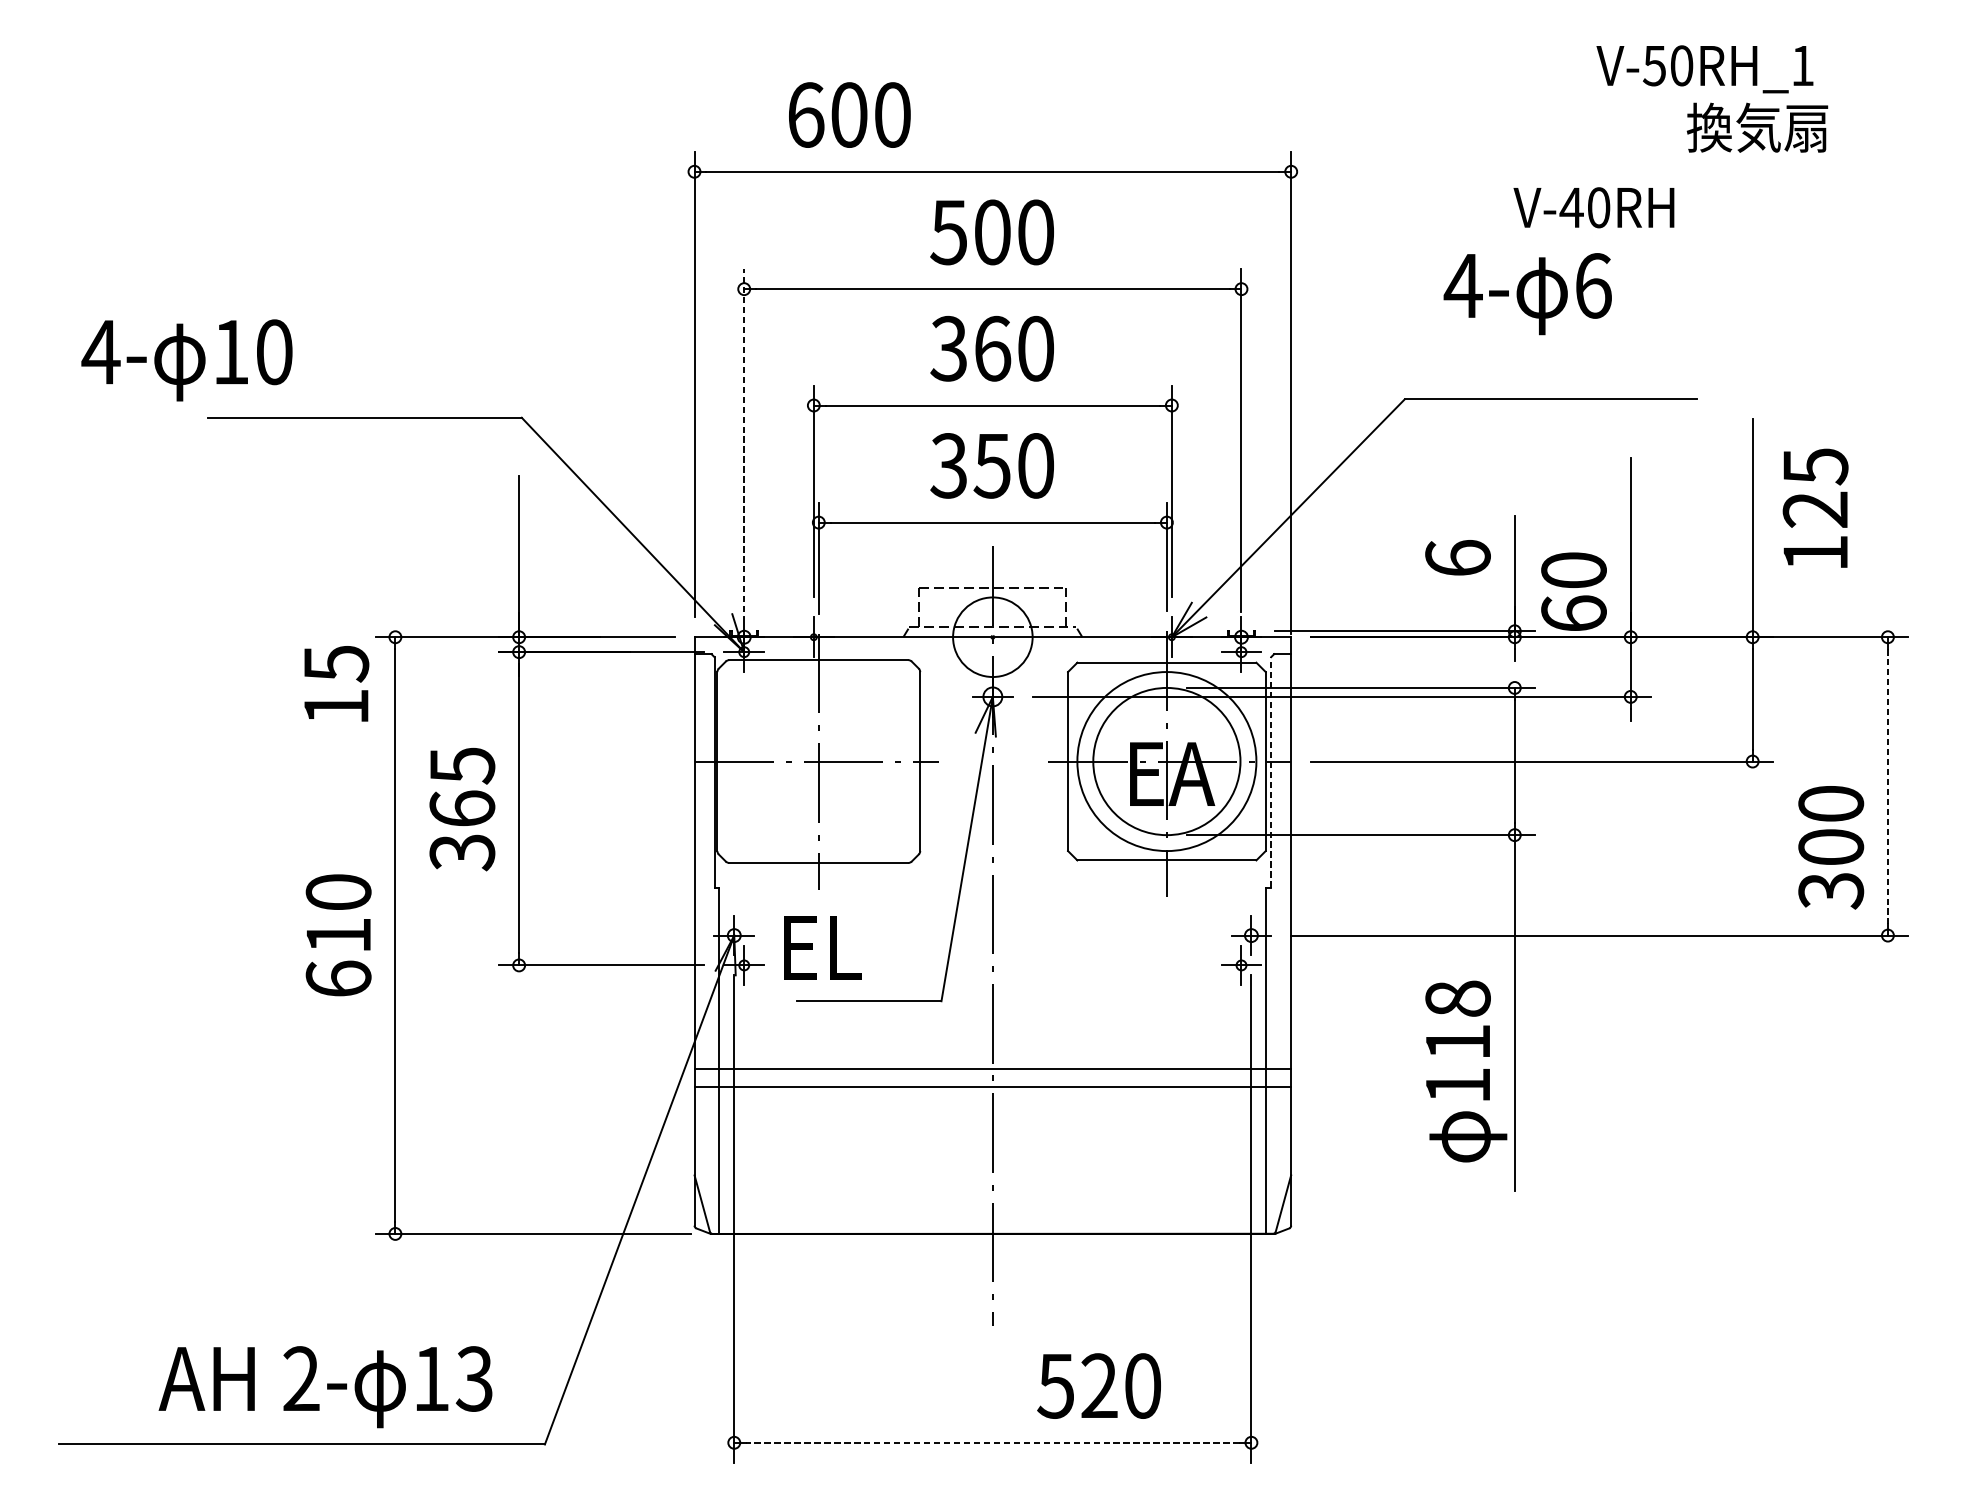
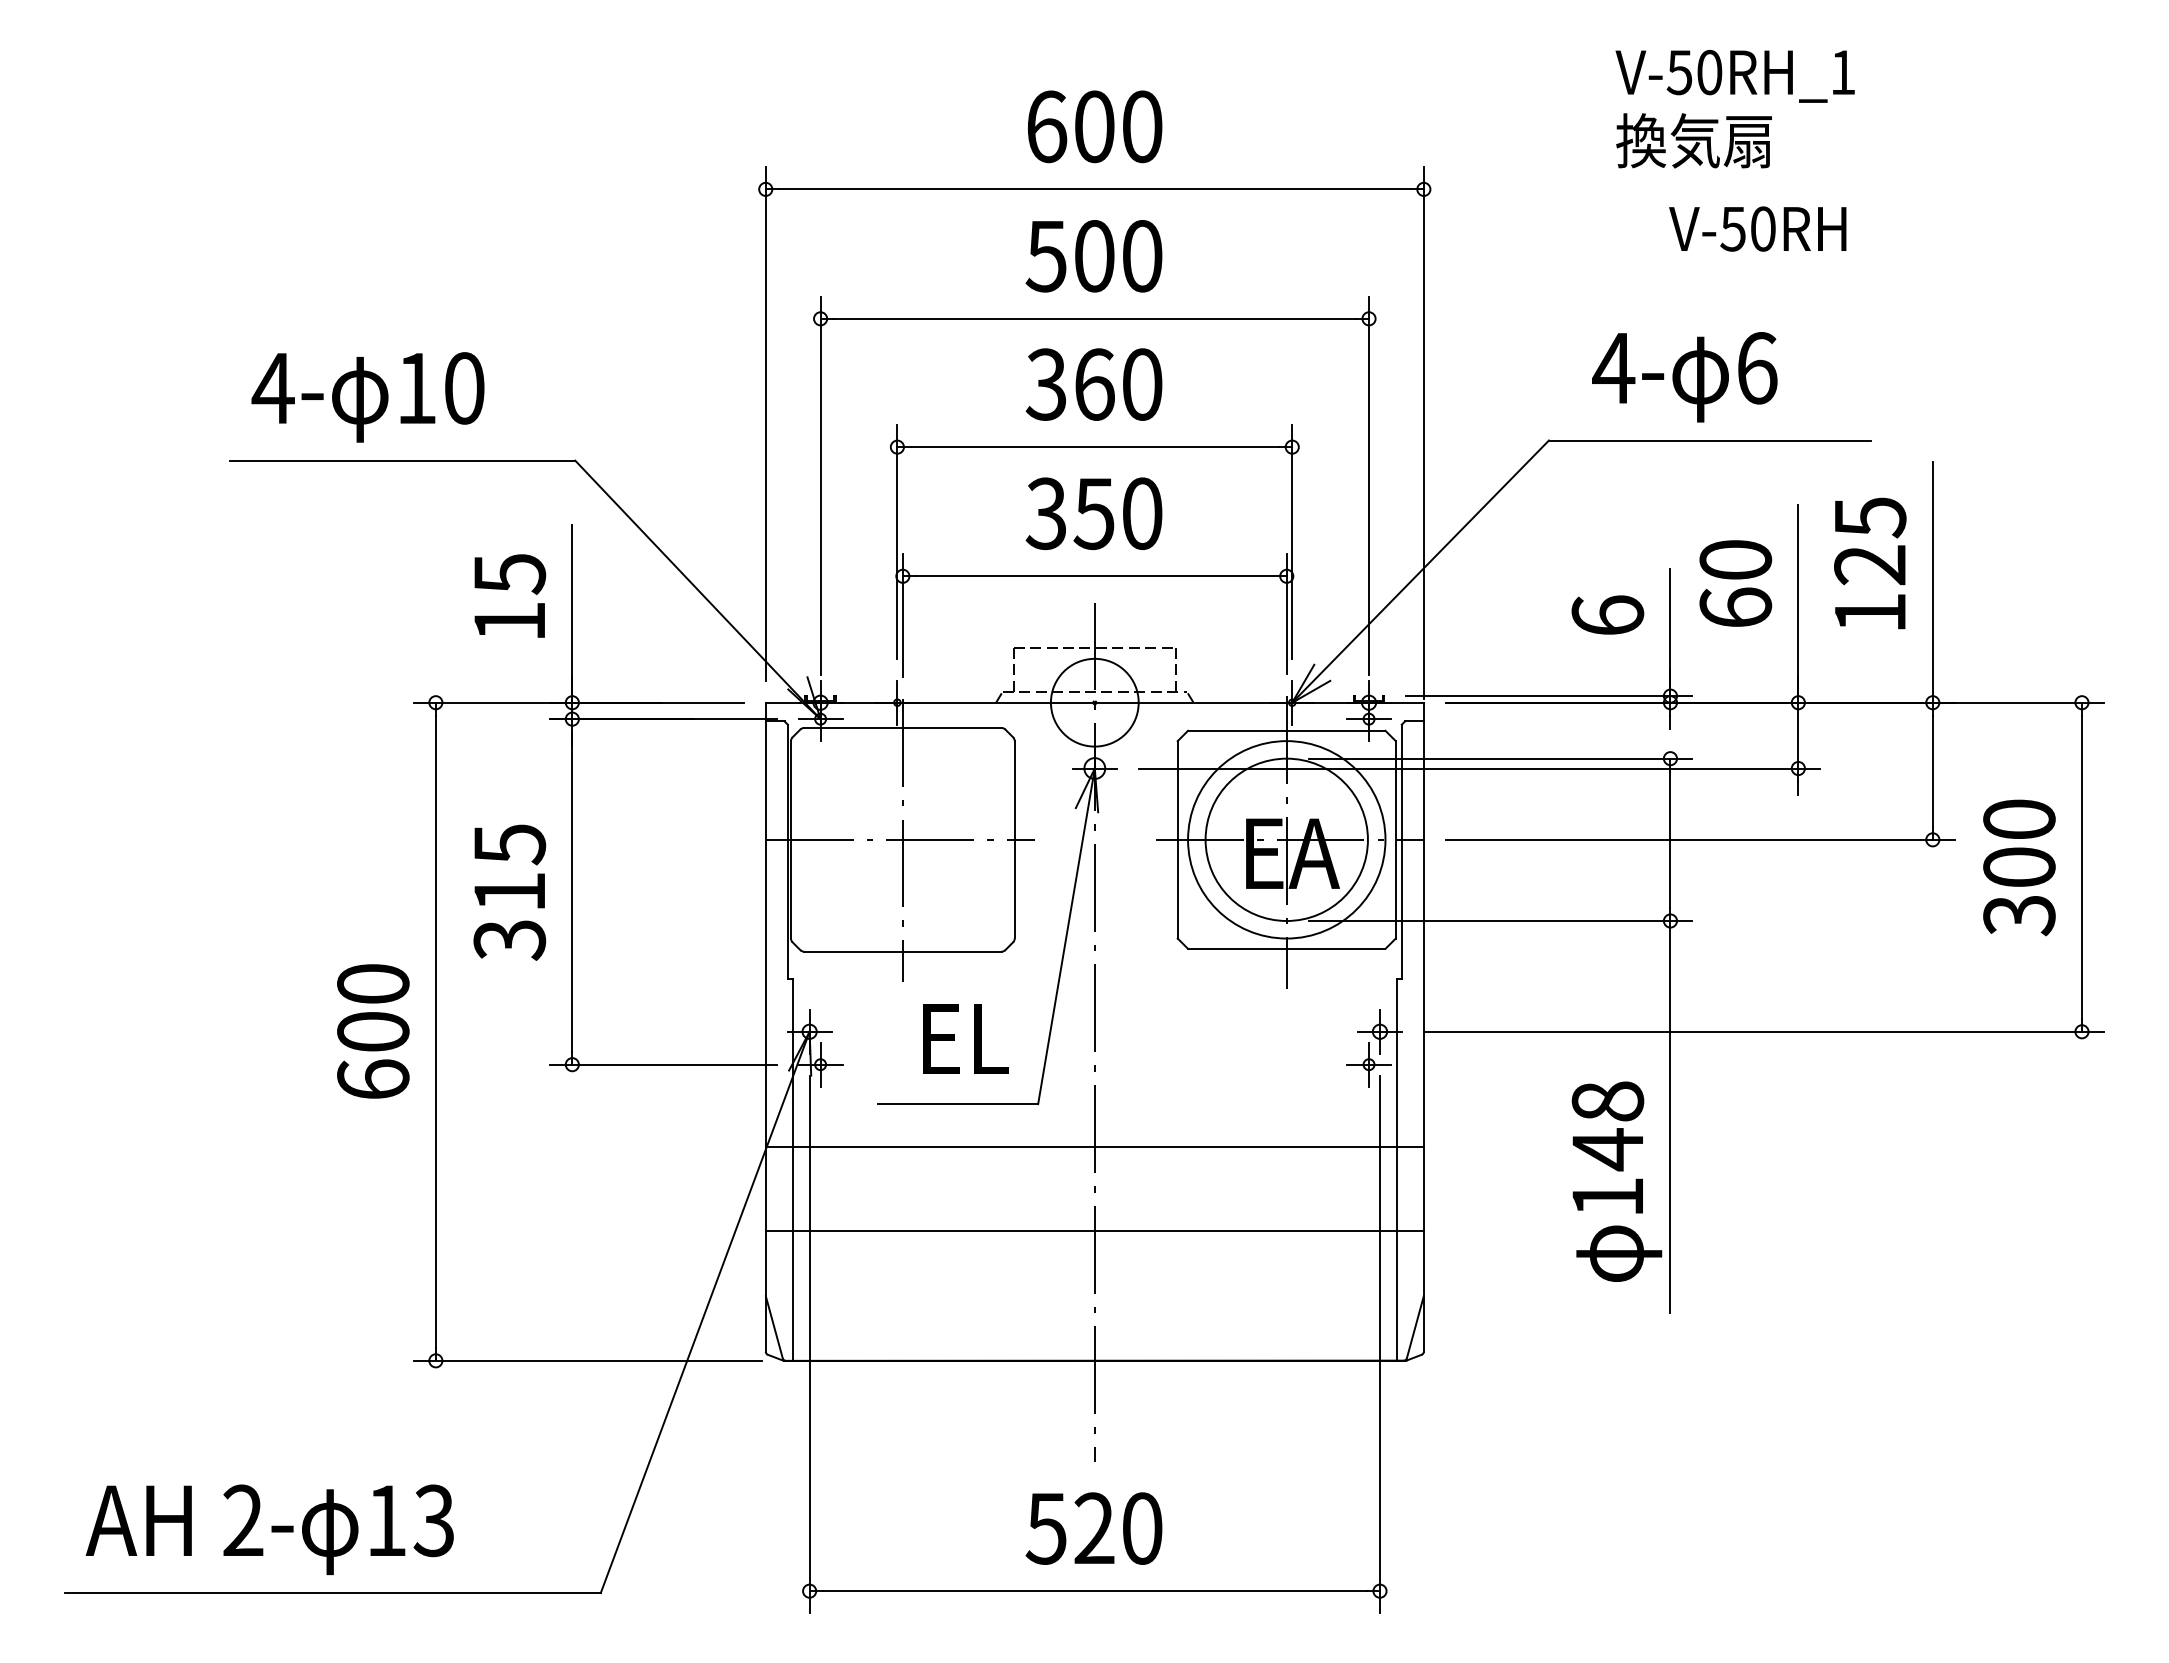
text: (1704, 69) -> (1734, 76), moved
text: (850, 114) -> (1095, 126), moved
text: (1756, 127) -> (1693, 140), moved
text: (1571, 208) -> (1732, 229), V-40RH -> V-50RH
text: (1527, 294) -> (1684, 377), moved
text: (186, 360) -> (367, 397), moved
line: (744, 440) -> (820, 485), dashed -> solid
text: (1815, 508) -> (1870, 563), moved
text: (1573, 591) -> (1735, 583), moved
text: (337, 683) -> (510, 595), moved
line: (1270, 772) -> (1401, 851), dashed -> solid
line: (1887, 786) -> (2081, 867), dashed -> solid
text: (462, 807) -> (509, 890), 365 -> 315
text: (1831, 847) -> (2019, 867), moved
text: (338, 935) -> (373, 1031), 610 -> 600
text: (822, 947) -> (965, 1038), moved
text: (1457, 1042) -> (1607, 1149), 118 -> 148
line: (992, 1069) -> (1094, 1231), moved
line: (992, 1086) -> (1094, 1146), moved
text: (1098, 1385) -> (1093, 1528), moved
text: (325, 1386) -> (269, 1529), moved
line: (992, 1443) -> (1094, 1591), dashed -> solid

